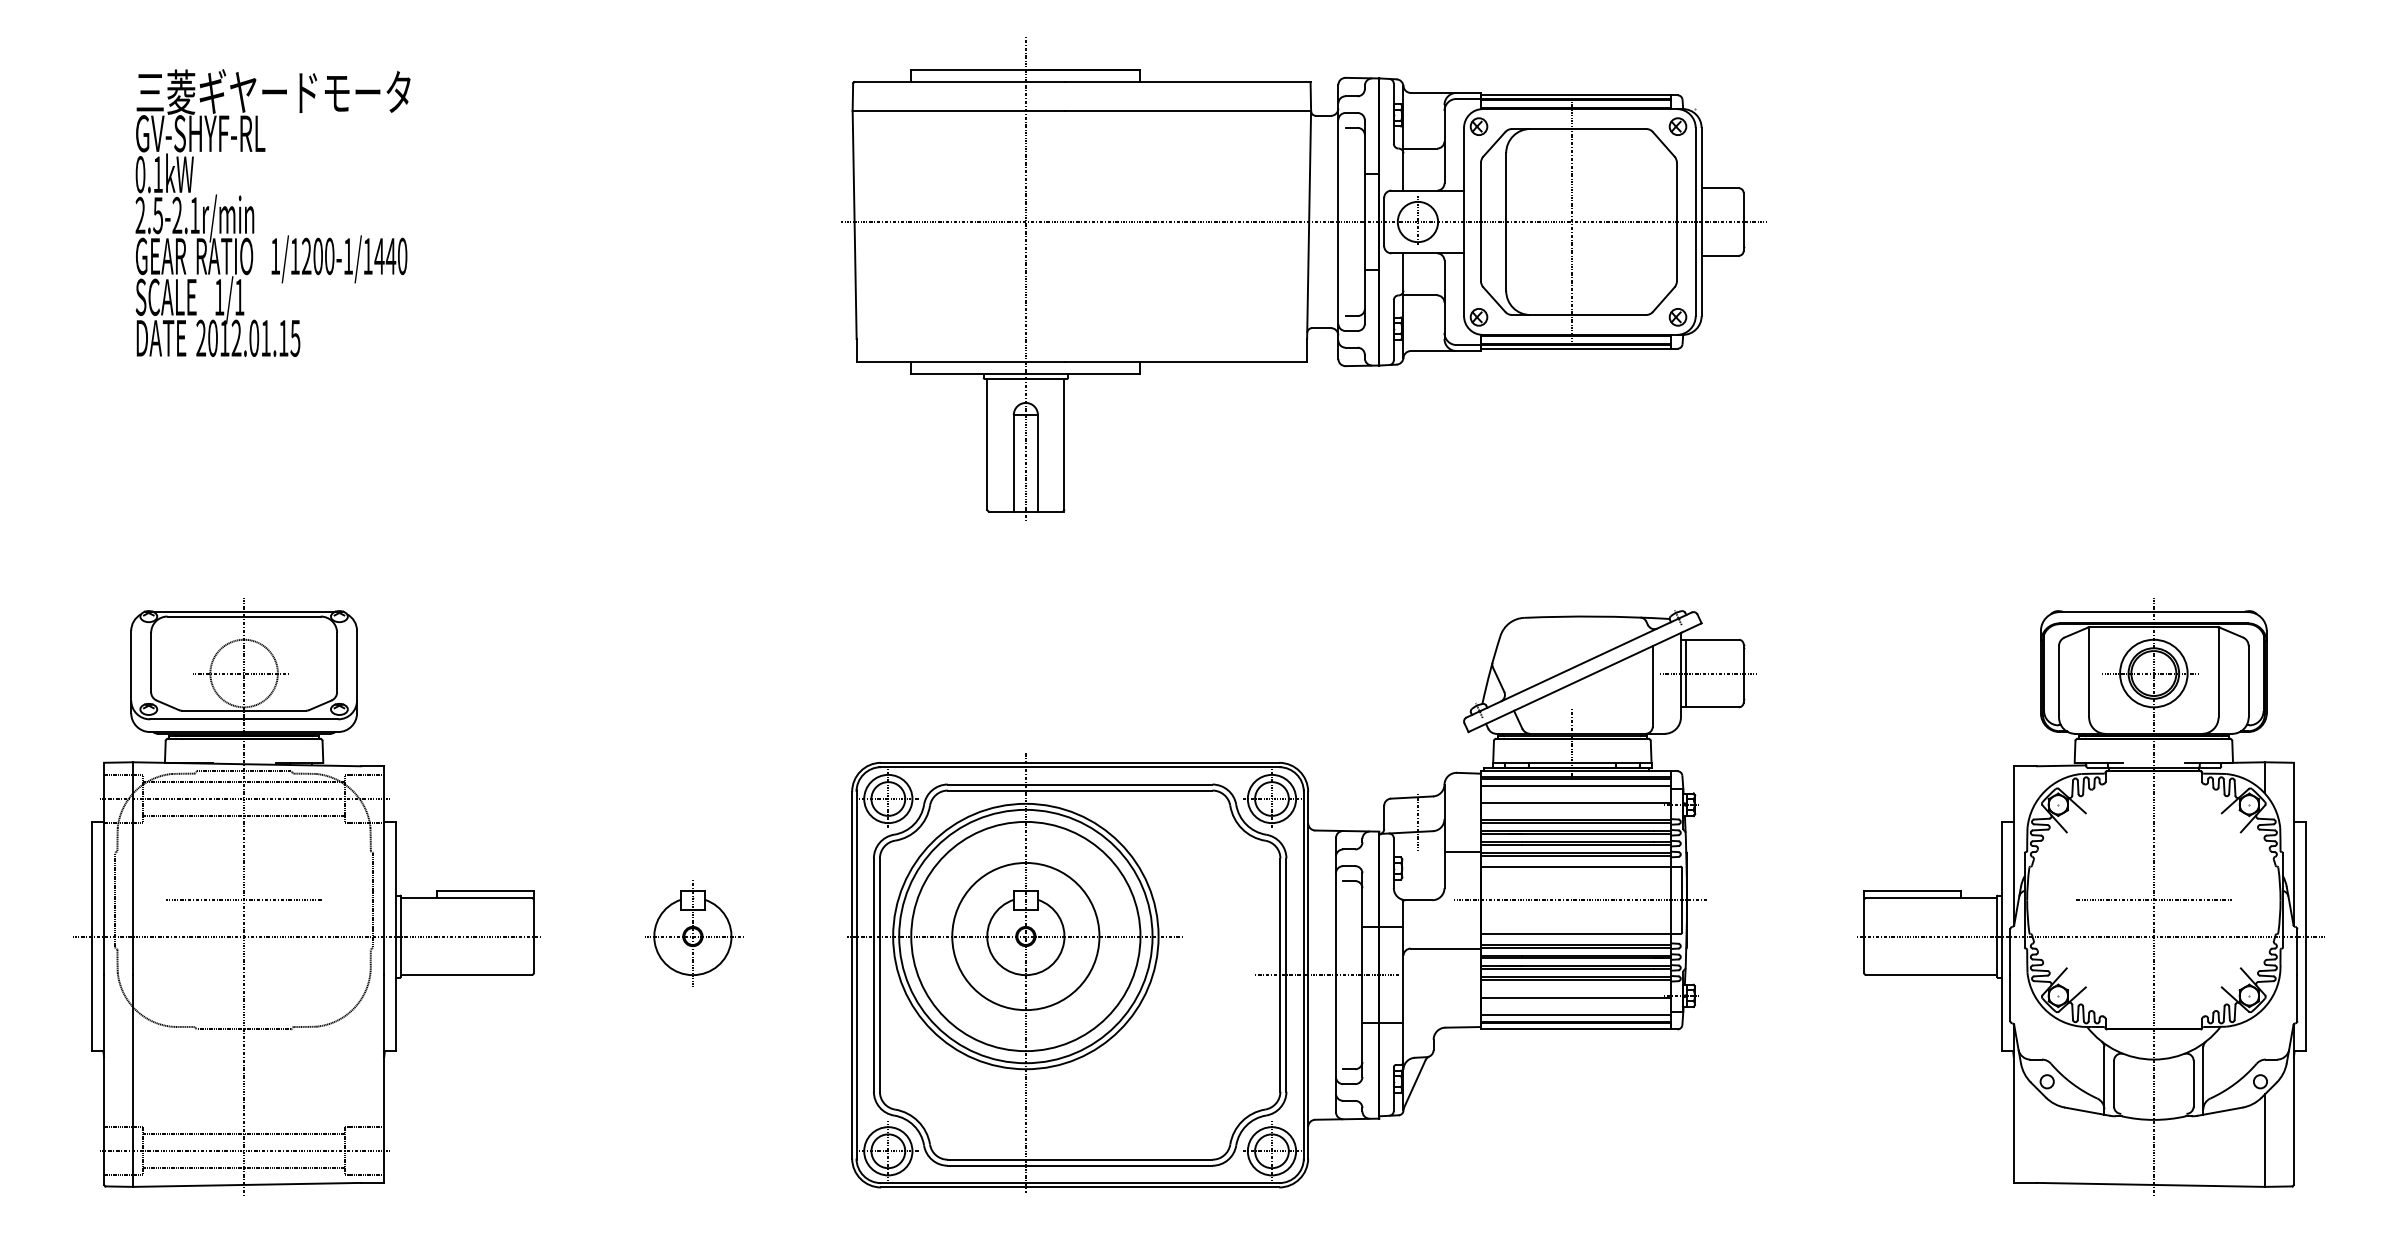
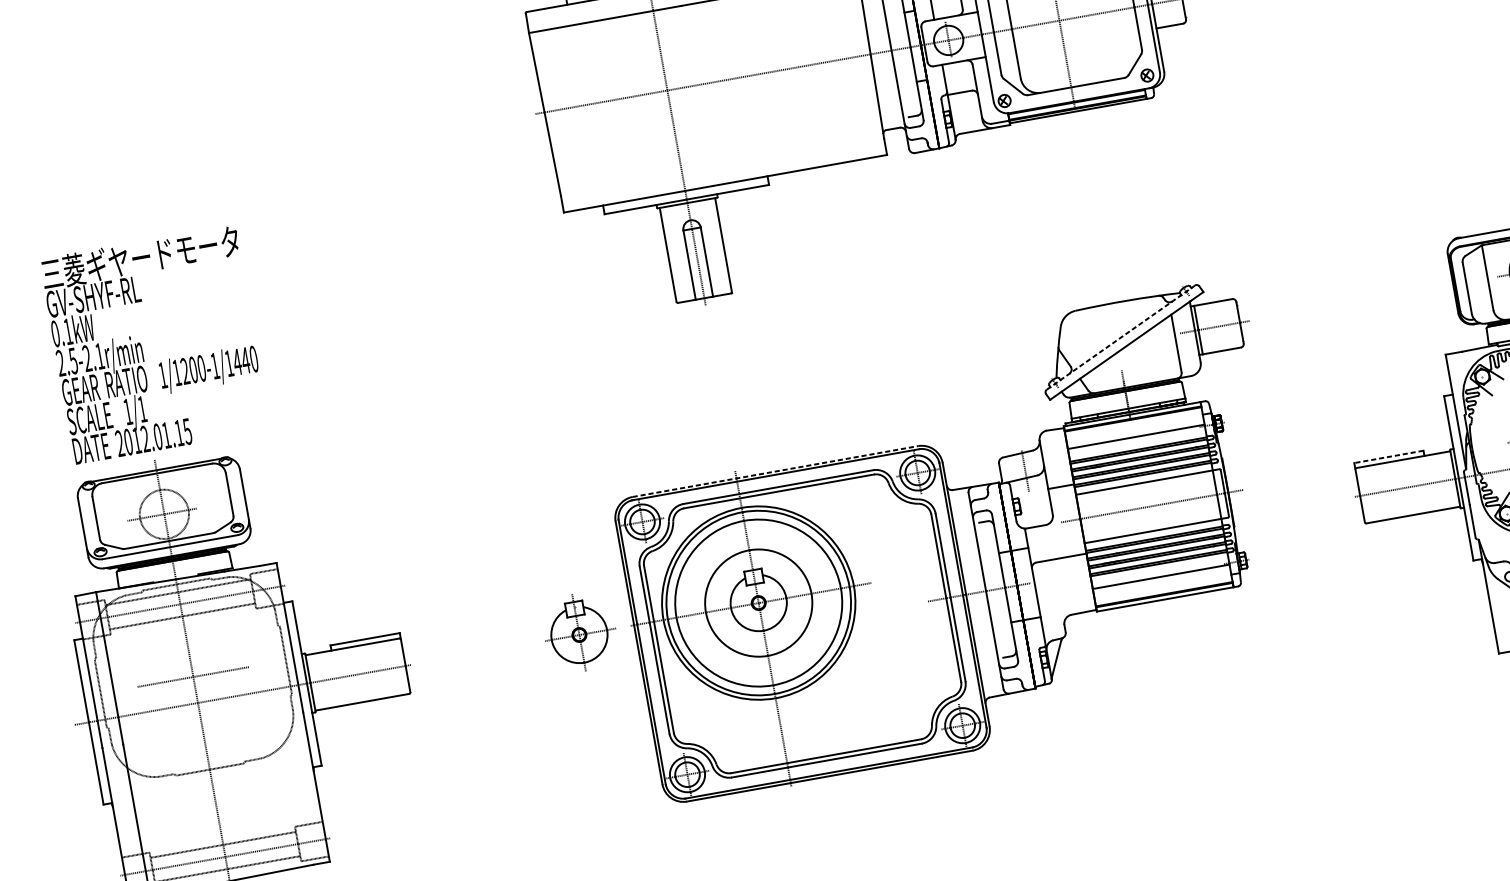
text: (272, 212) -> (155, 344), moved
line: (1579, 664) -> (1121, 337), solid -> dashed
line: (1080, 762) -> (775, 471), solid -> dashed
line: (1575, 786) -> (1133, 425), removed
line: (1912, 890) -> (1388, 456), solid -> dashed
part: (694, 933) -> (580, 632), moved
line: (1575, 1014) -> (1162, 588), removed

